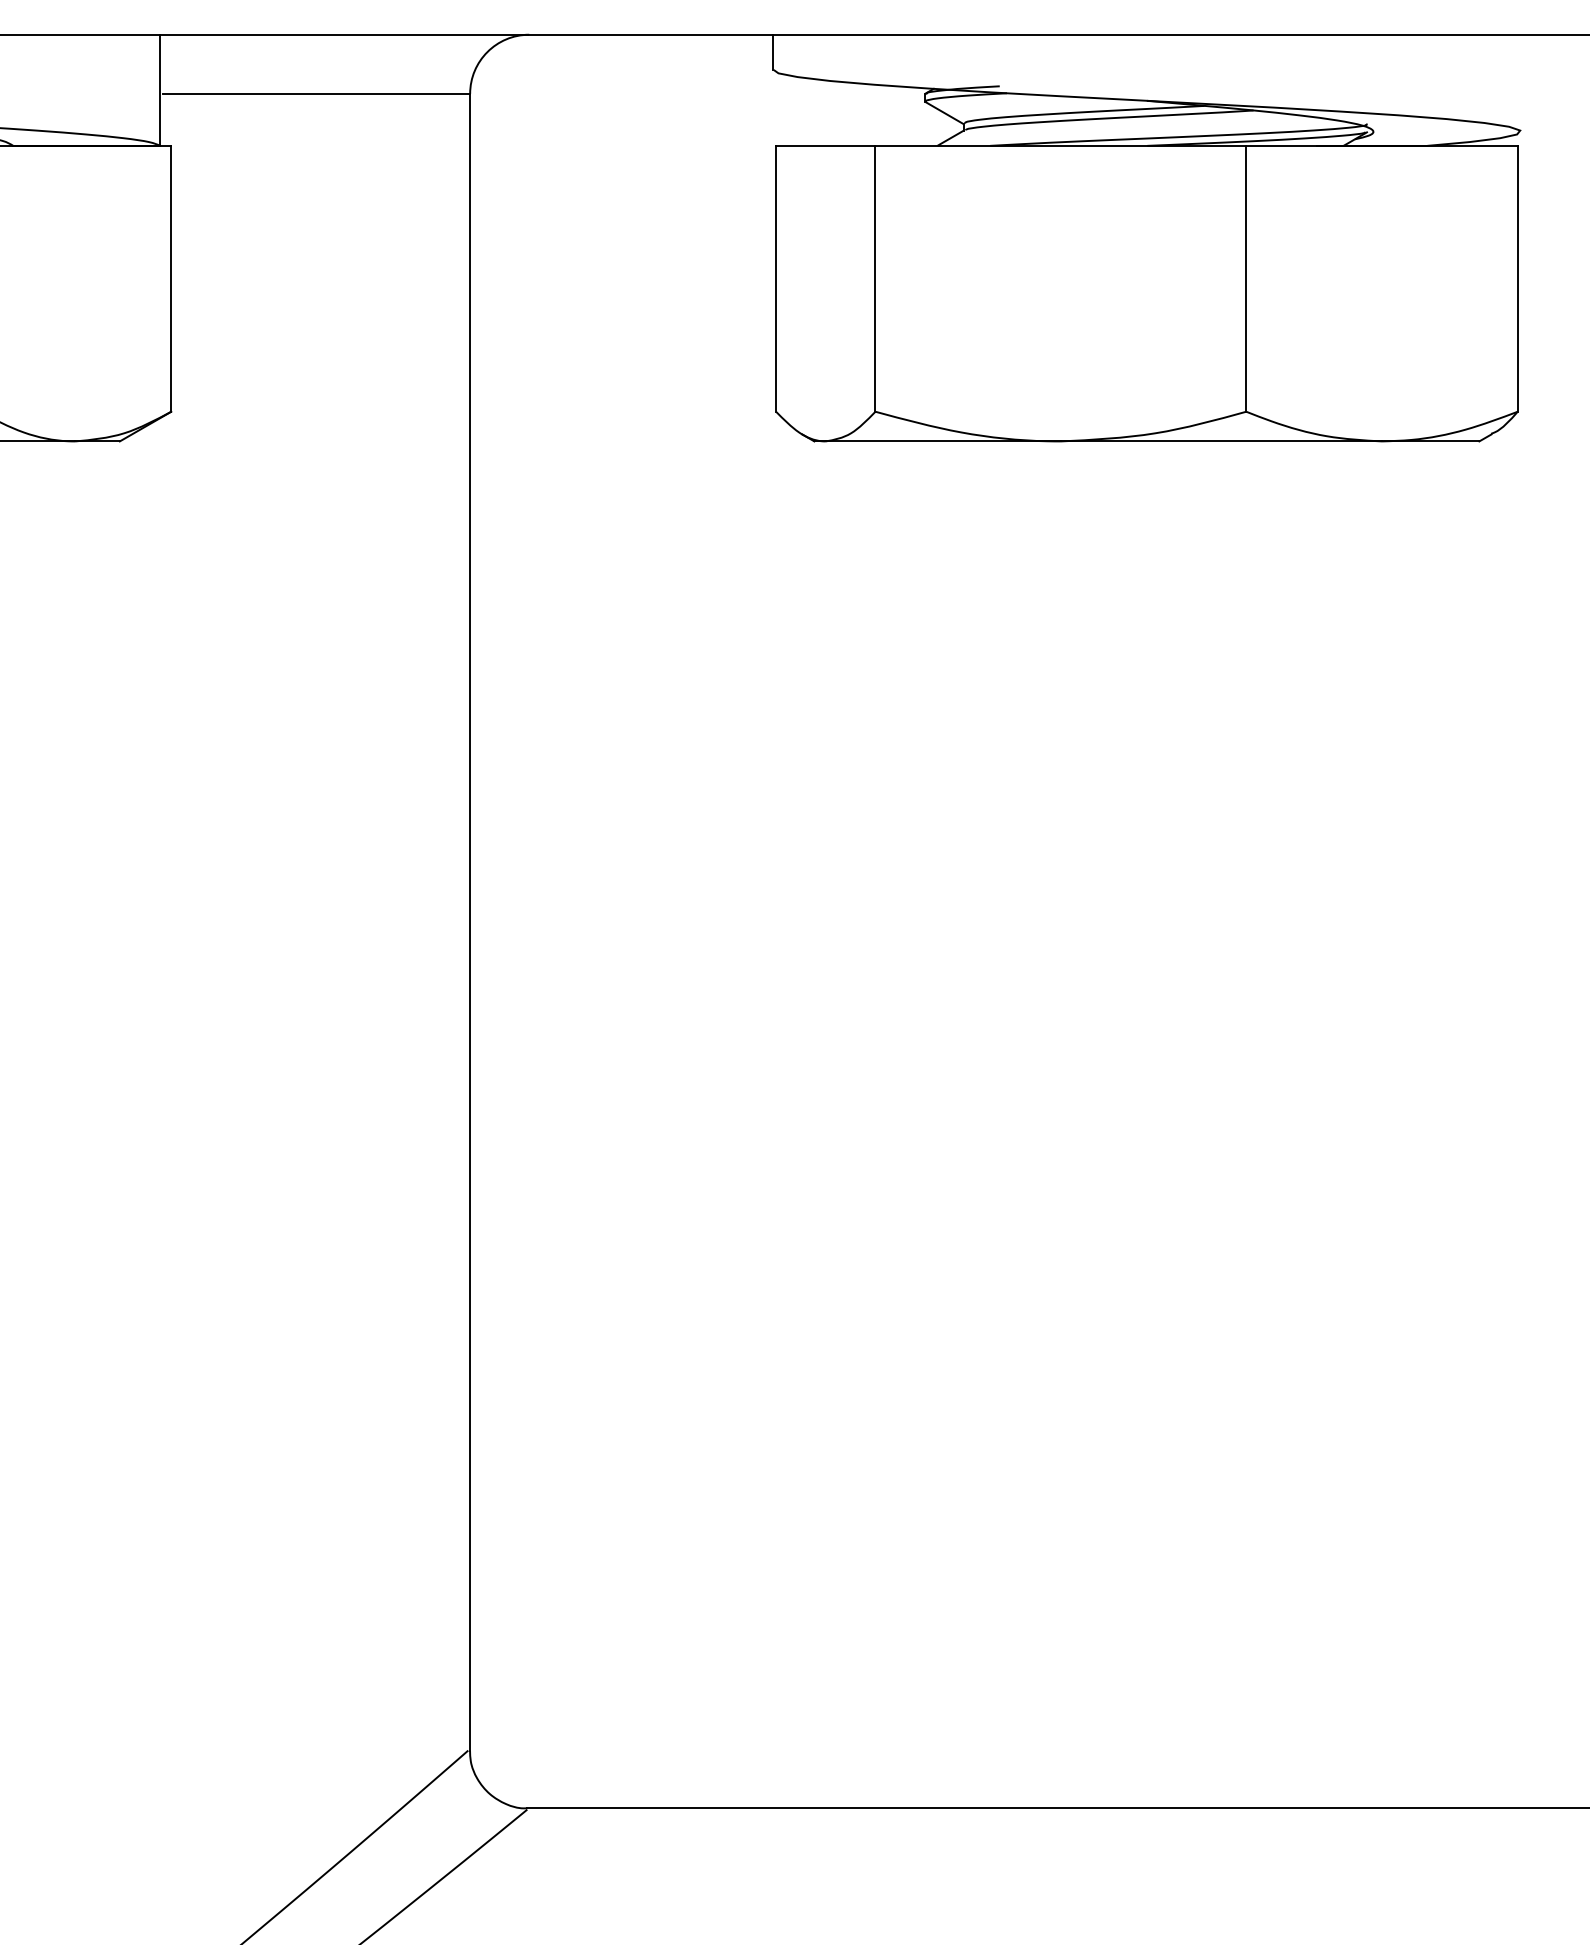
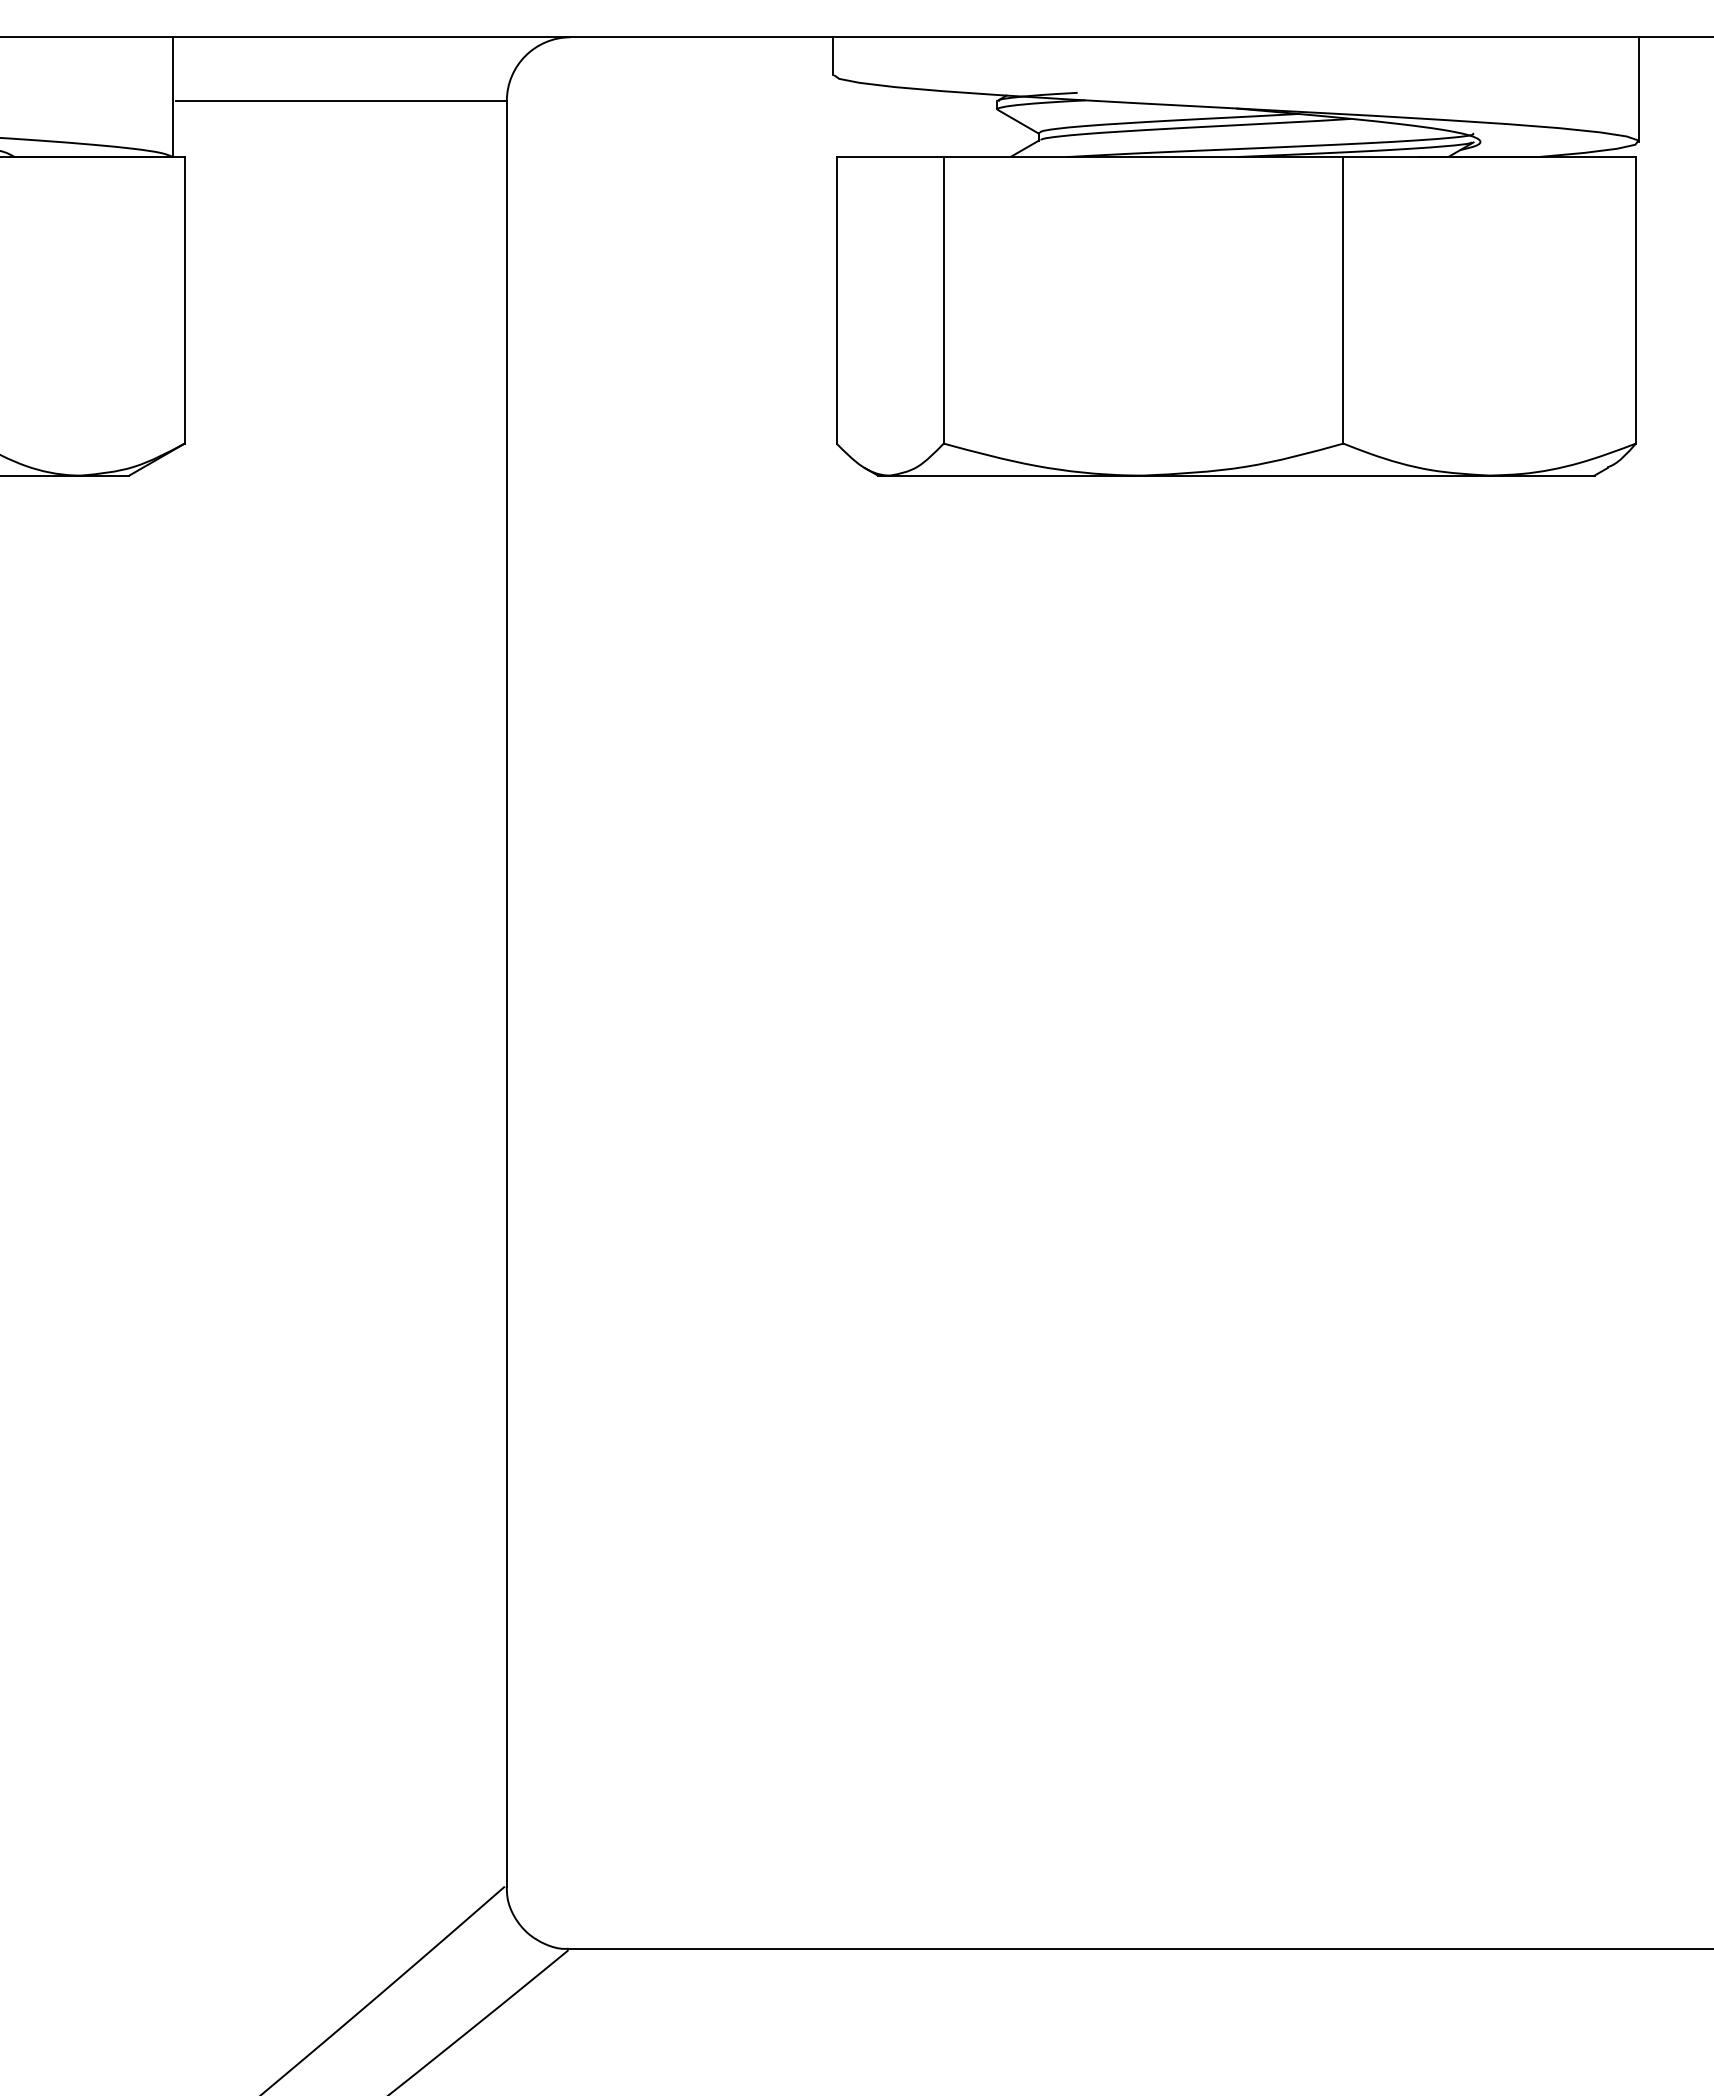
line: (1521, 83) -> (1639, 89), added

